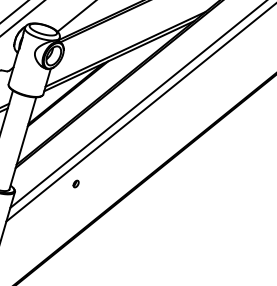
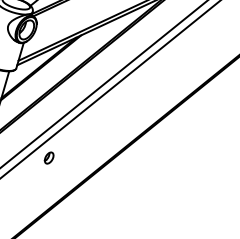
part: (75, 183) -> (48, 157), size x1.67

